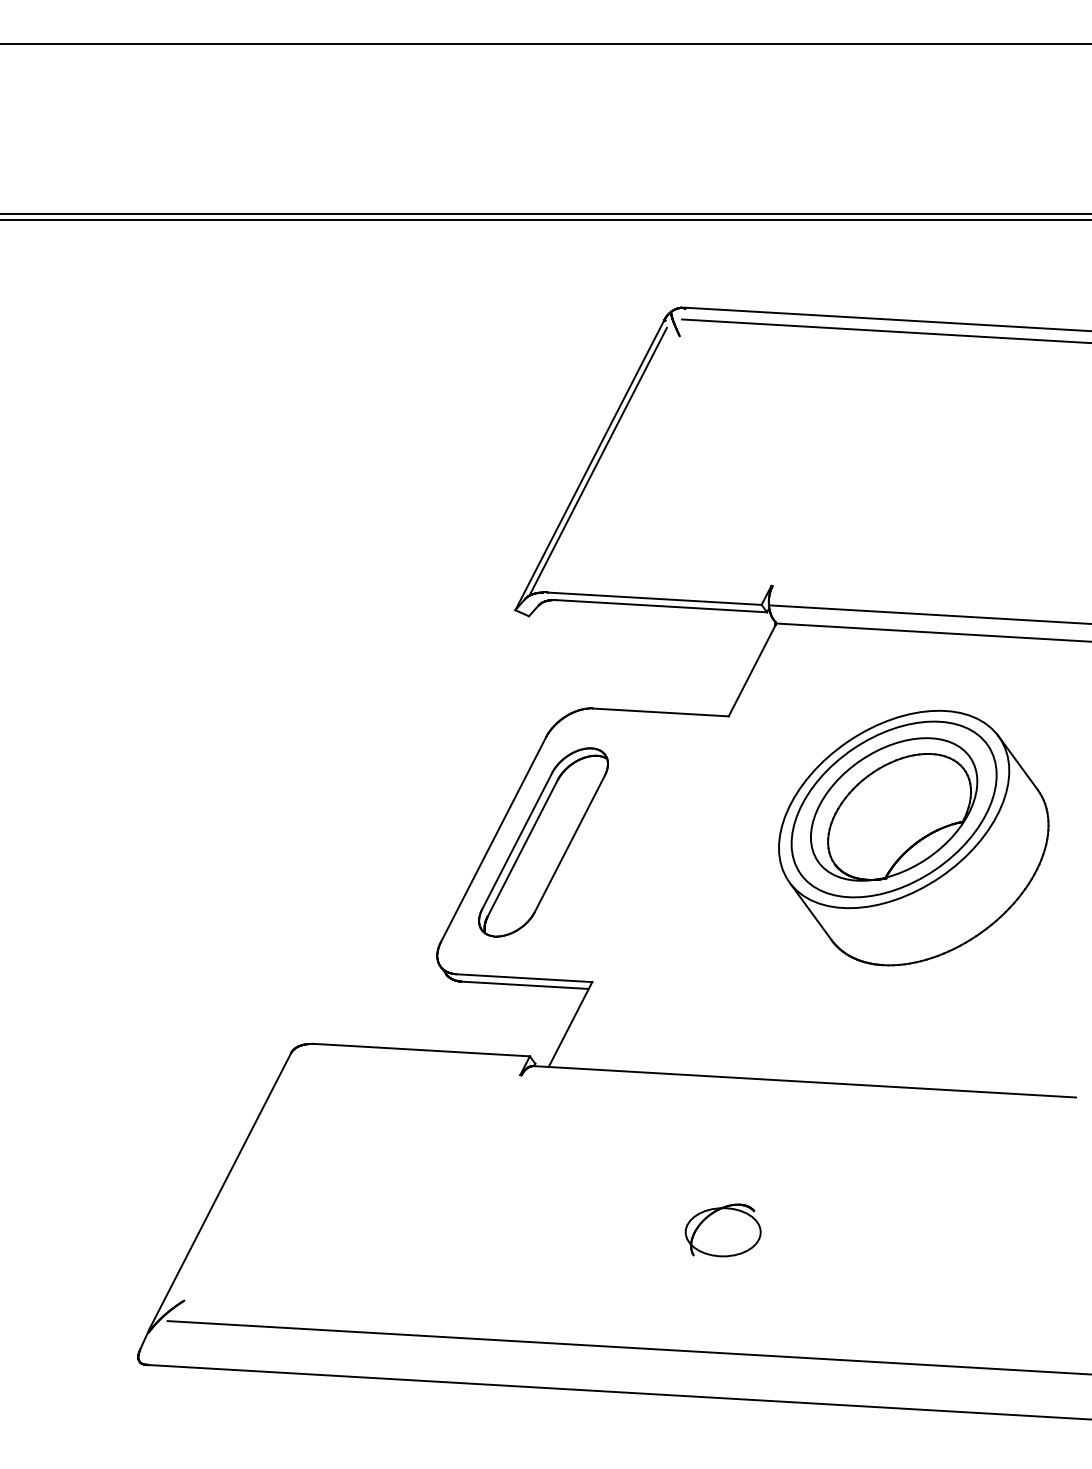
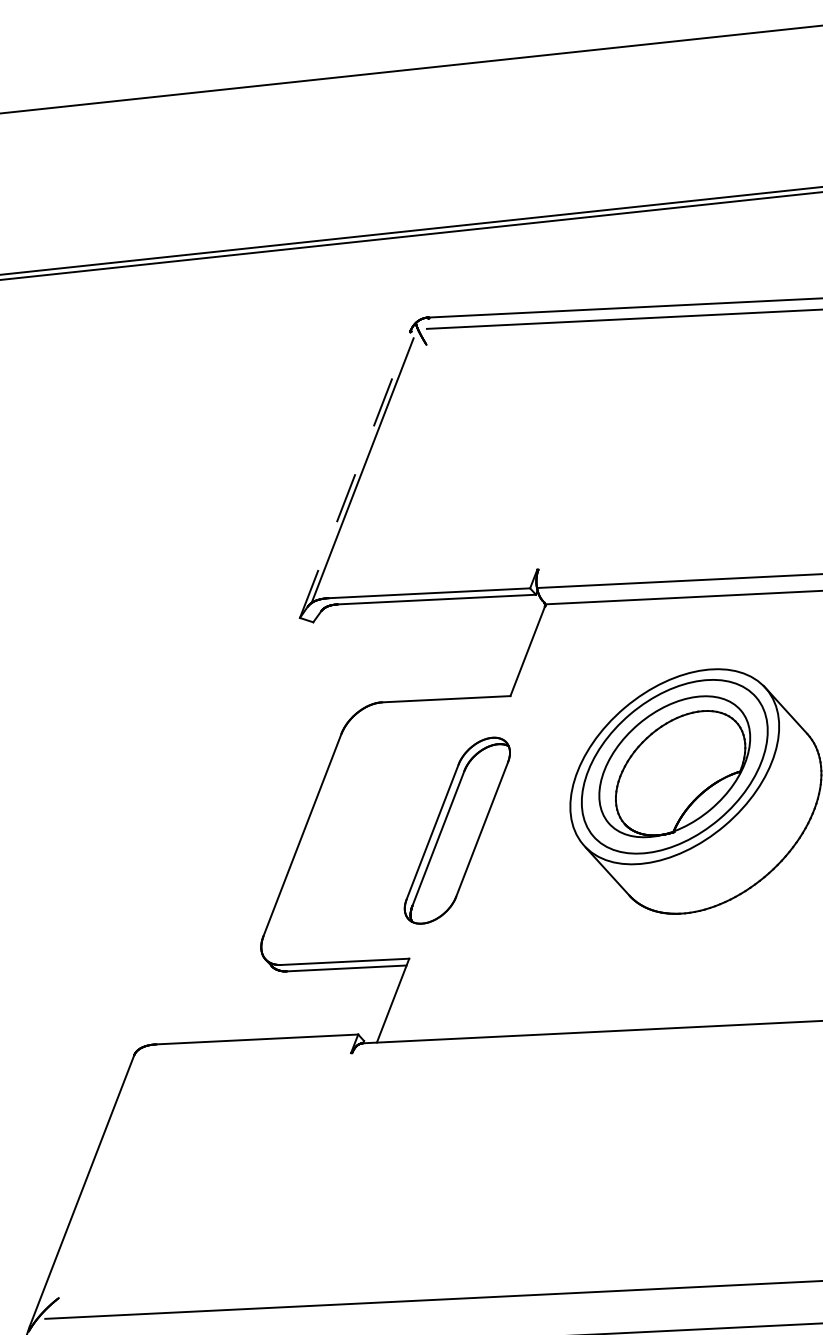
line: (589, 465) -> (354, 474), solid -> dashed
part: (543, 842) -> (457, 830), moved
part: (722, 1230) -> (556, 1178), removed

